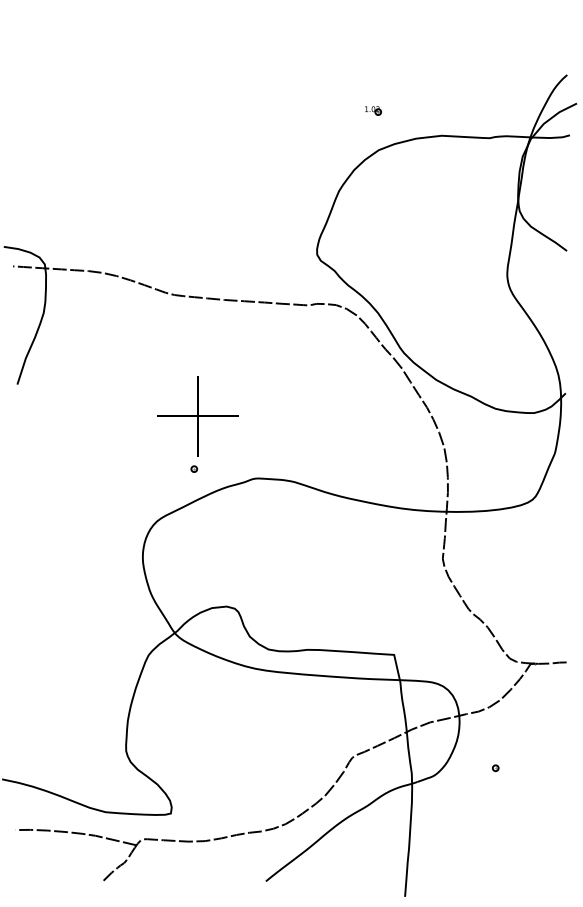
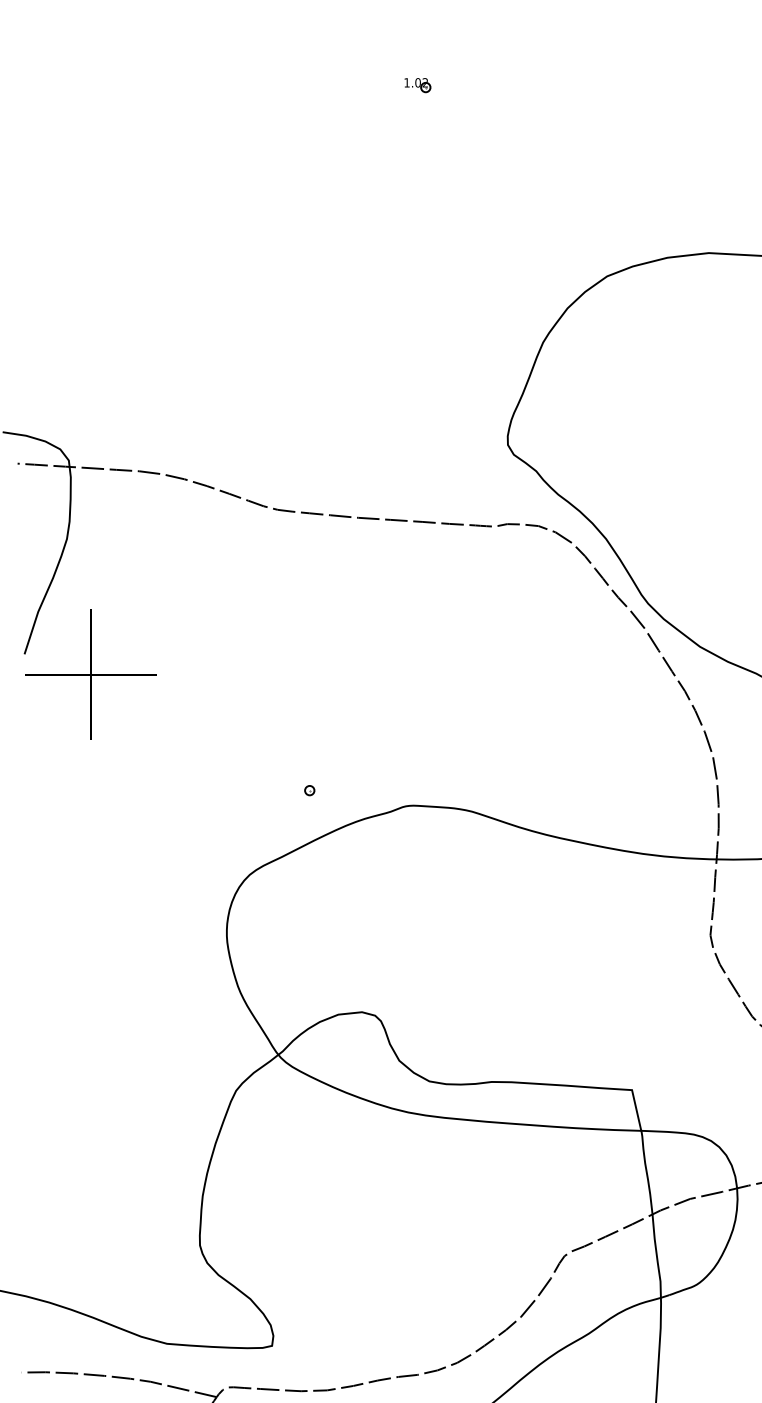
part: (373, 110) -> (418, 84), moved
part: (197, 416) -> (90, 675), moved

